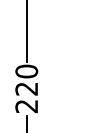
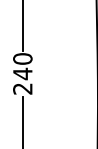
text: (26, 88) -> (22, 73), 220 -> 240

